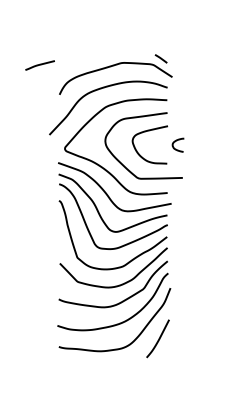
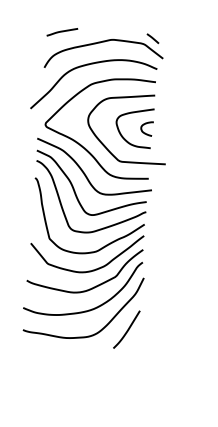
line: (39, 65) -> (61, 32), moved
curve: (175, 142) -> (144, 125), moved

